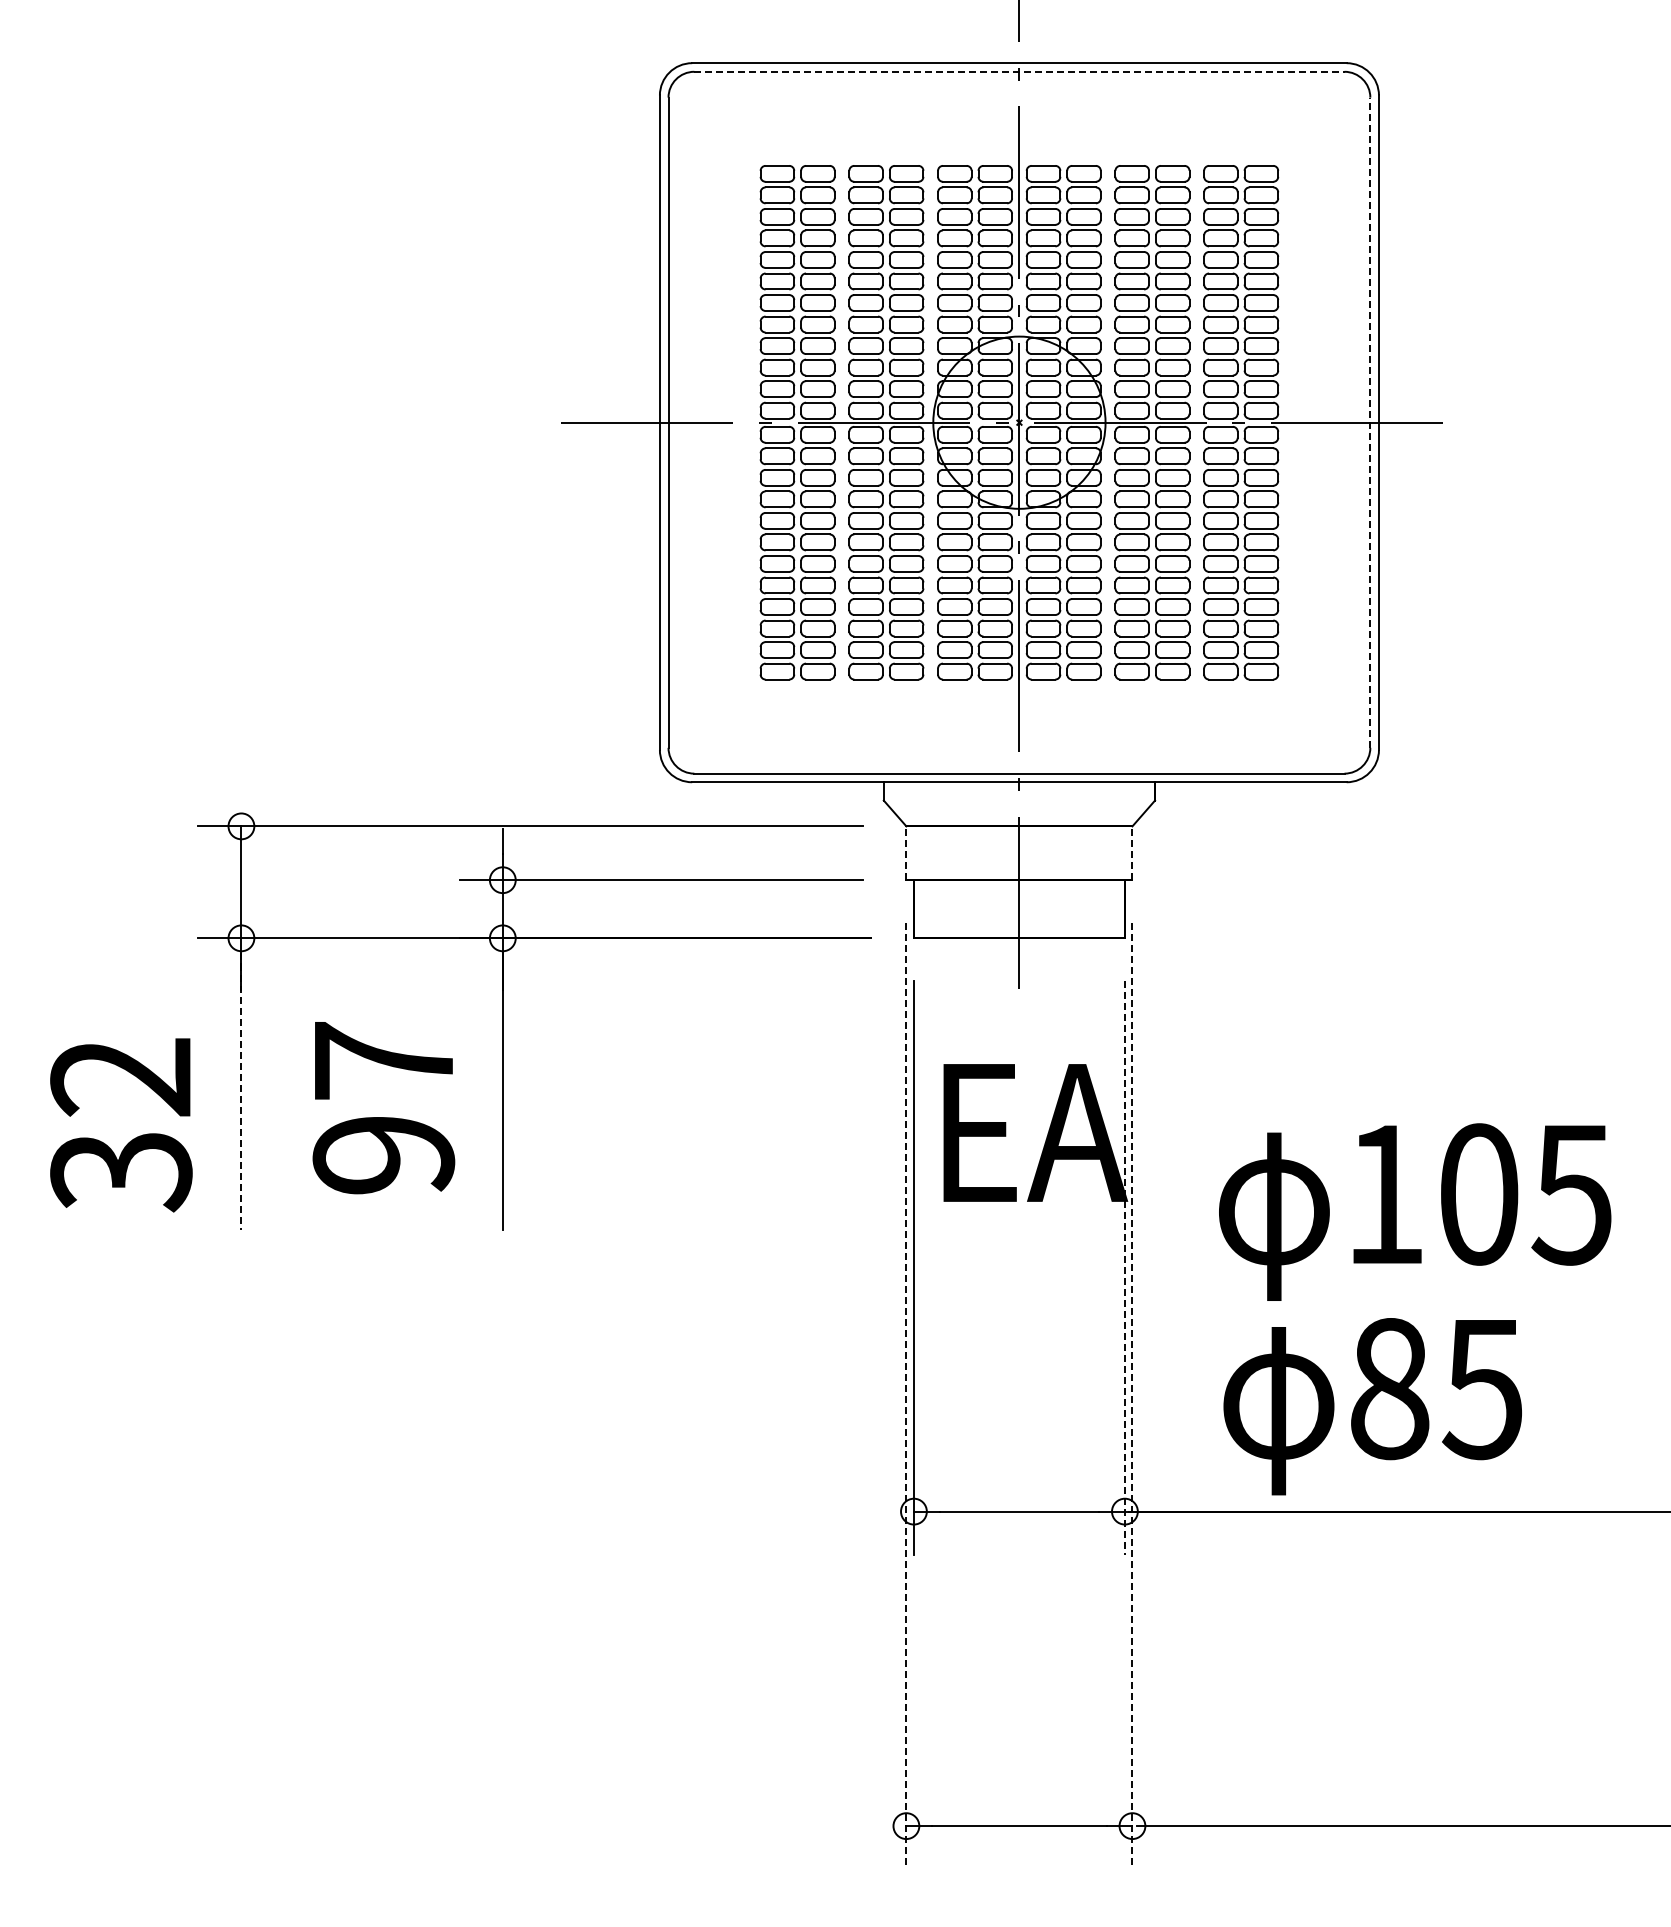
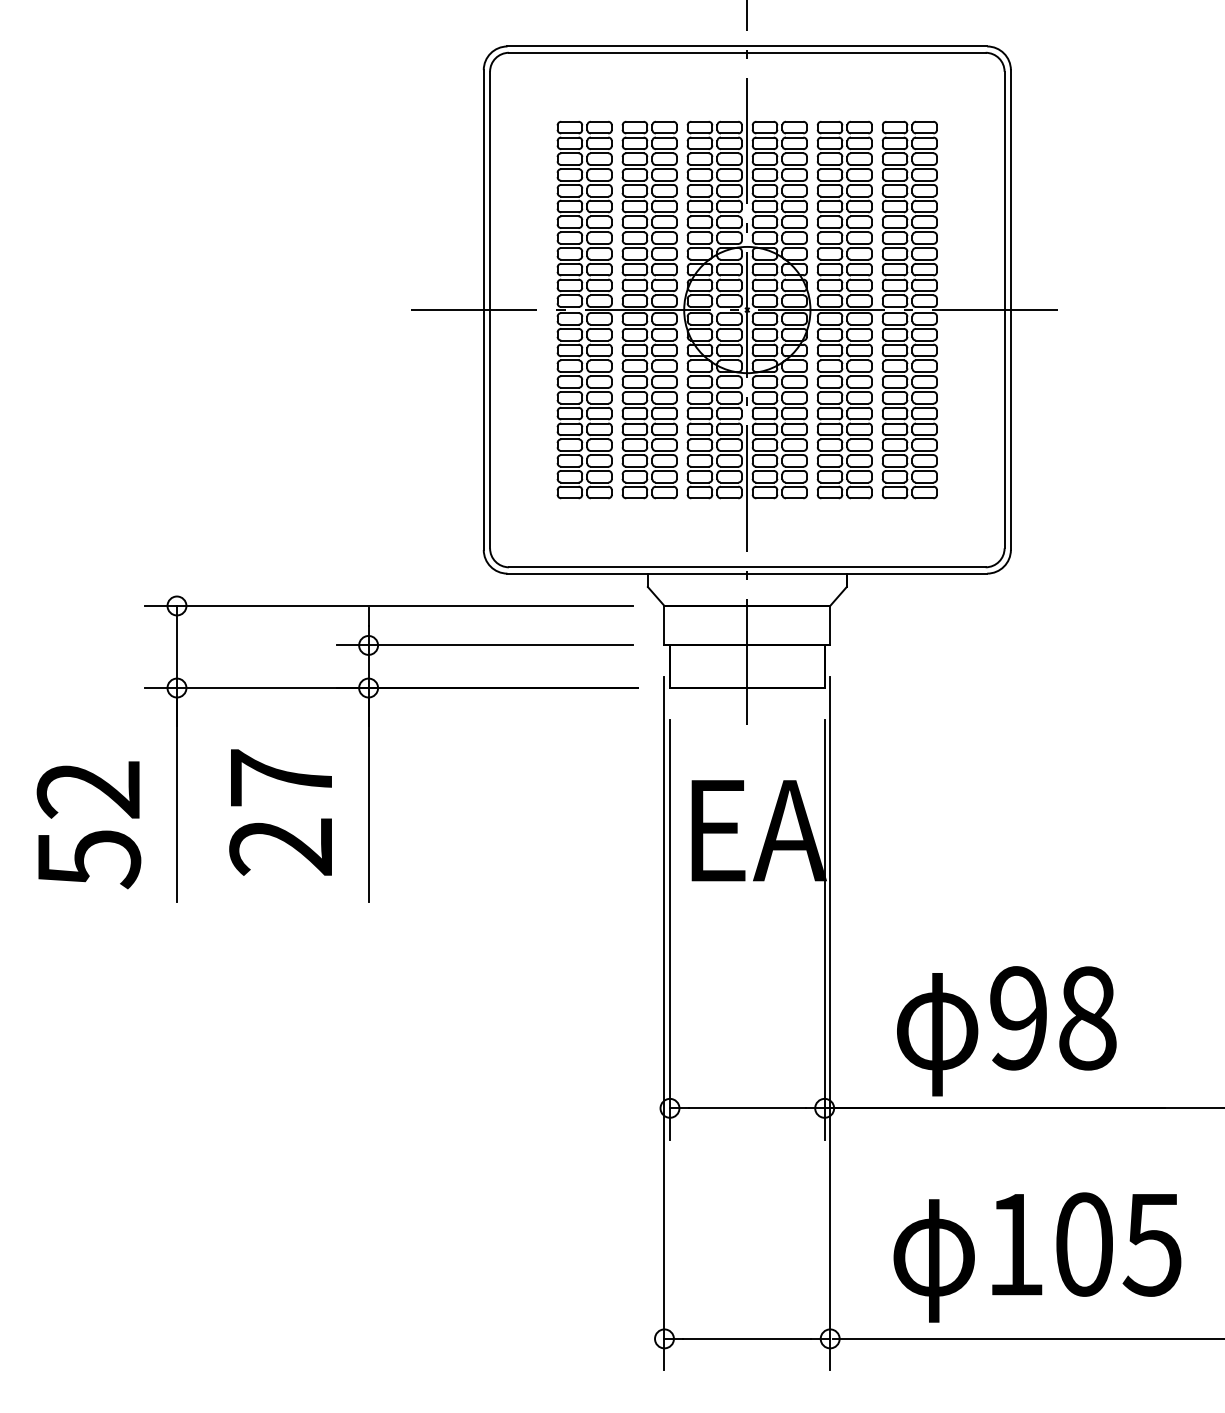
line: (1019, 71) -> (747, 52), dashed -> solid
line: (1370, 422) -> (1004, 309), dashed -> solid
line: (906, 853) -> (664, 625), dashed -> solid
line: (1132, 853) -> (830, 625), dashed -> solid
line: (241, 1091) -> (177, 800), dashed -> solid
text: (384, 1155) -> (281, 847), 97 -> 27
text: (121, 1172) -> (89, 859), 32 -> 52
text: (1415, 1211) -> (1037, 1257), moved
line: (1124, 1268) -> (824, 930), dashed -> solid
text: (1436, 1388) -> (1053, 1018), 85 -> 98
line: (906, 1396) -> (664, 1023), dashed -> solid
line: (1132, 1396) -> (830, 1023), dashed -> solid

